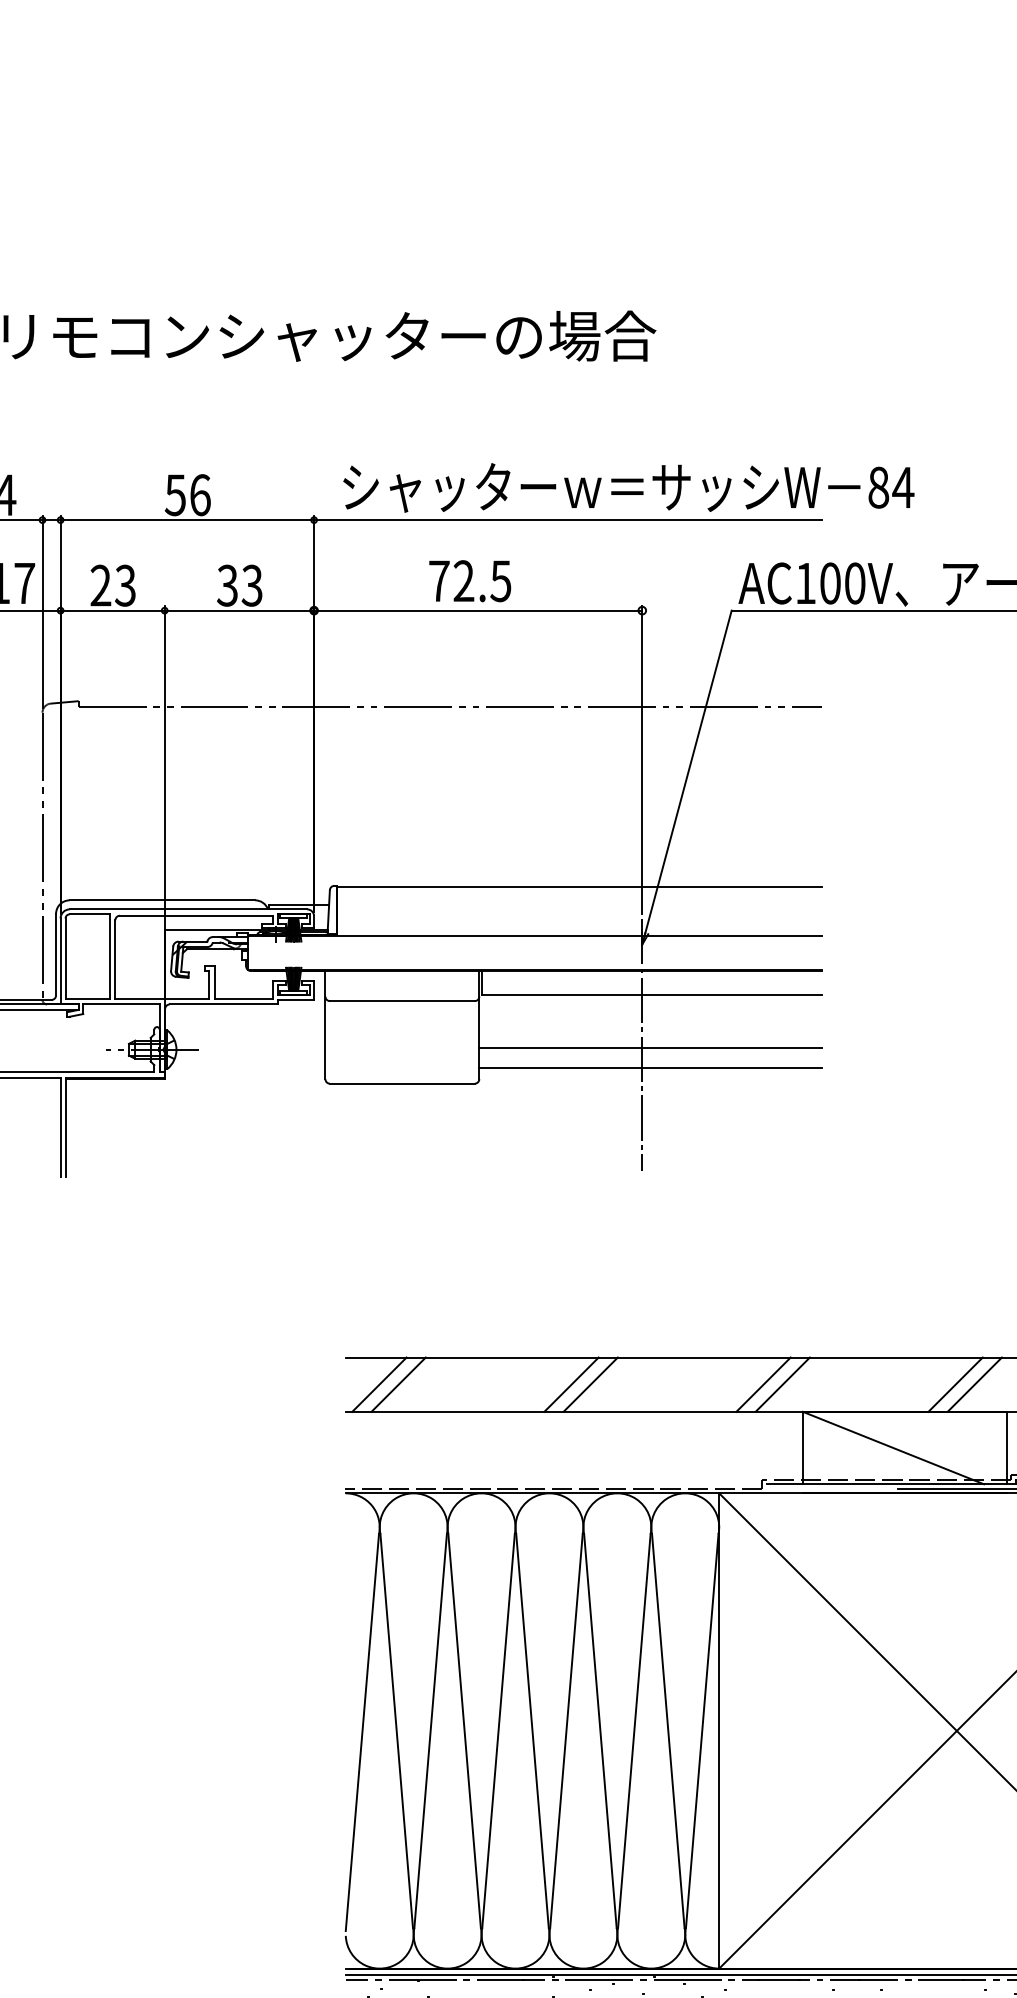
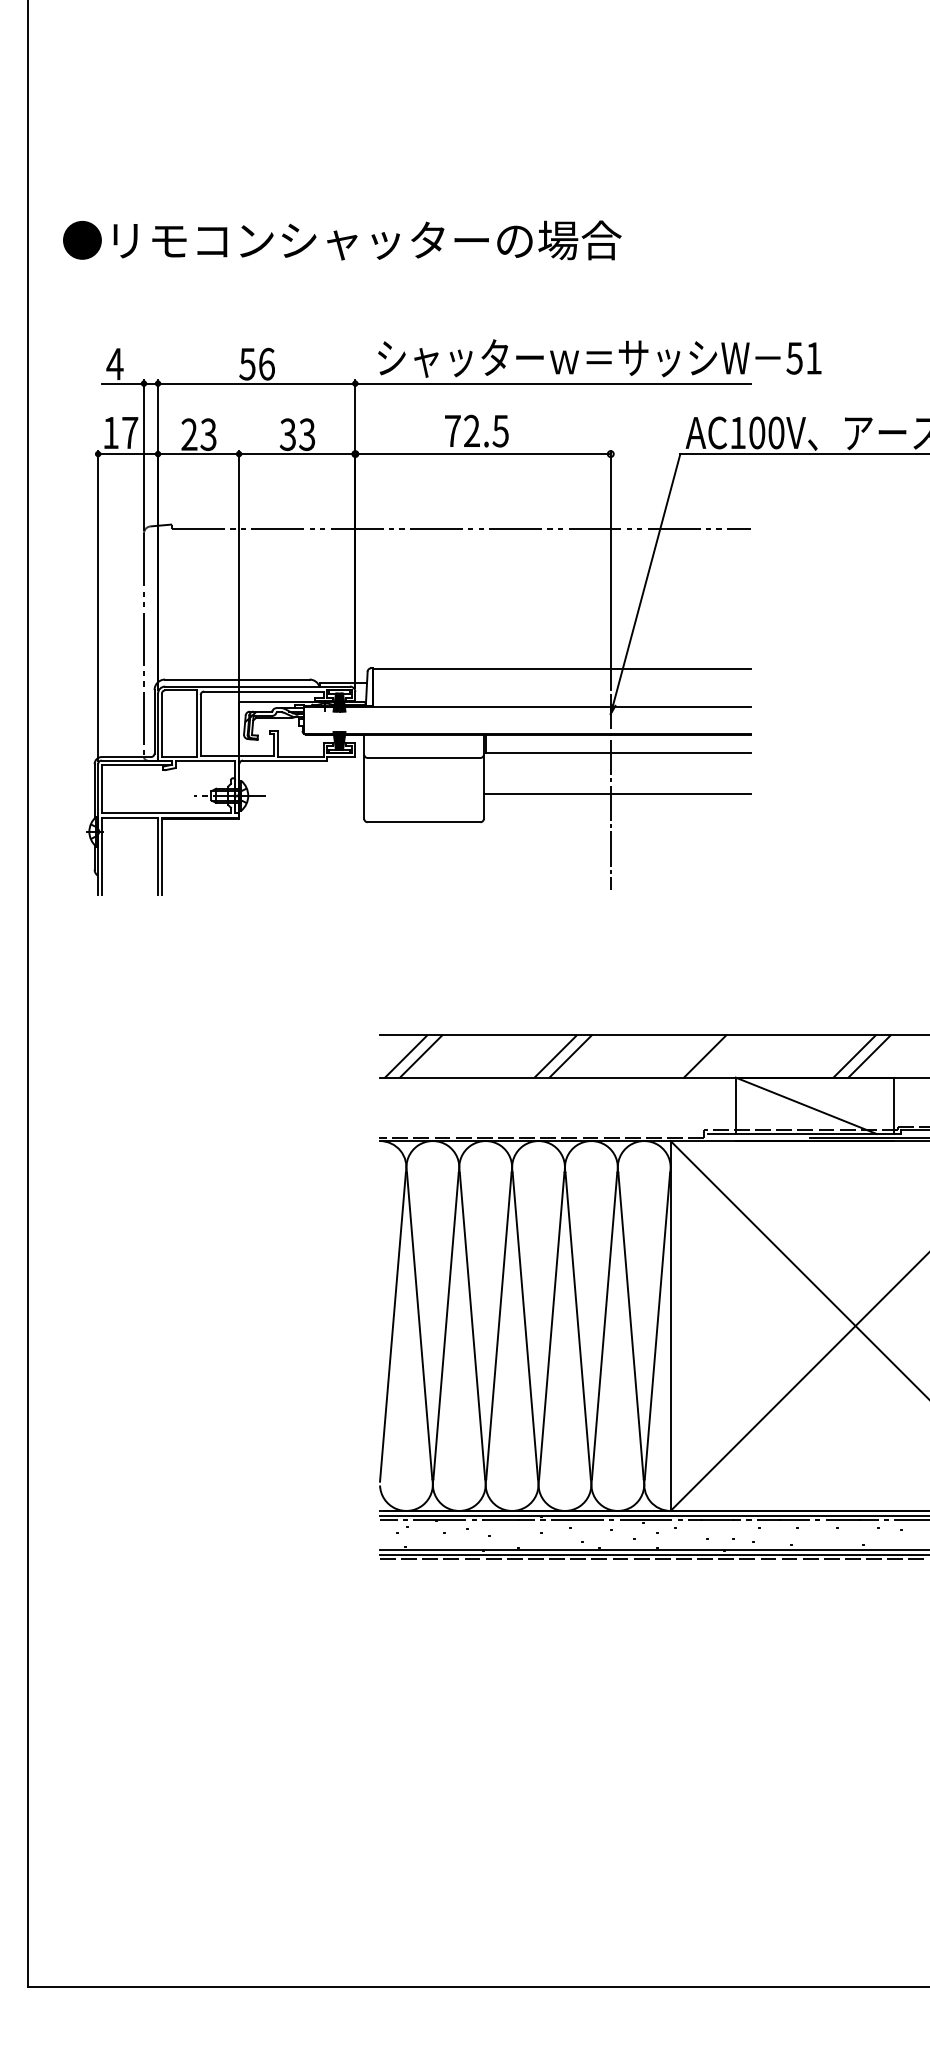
text: (891, 487) -> (804, 358), 84 -> 51
line: (649, 1068) -> (616, 810), removed
line: (781, 1384) -> (719, 1056), removed

